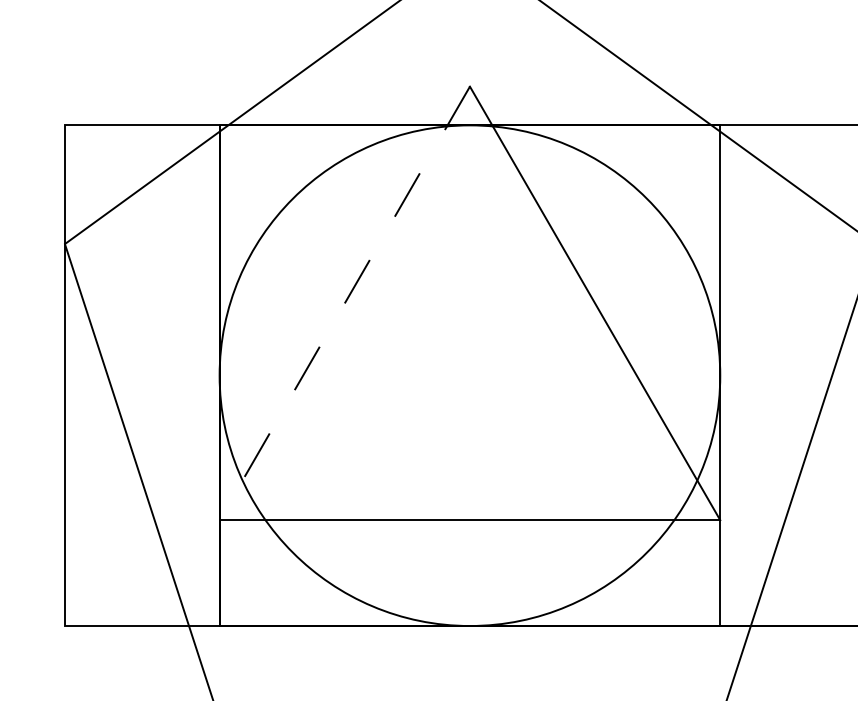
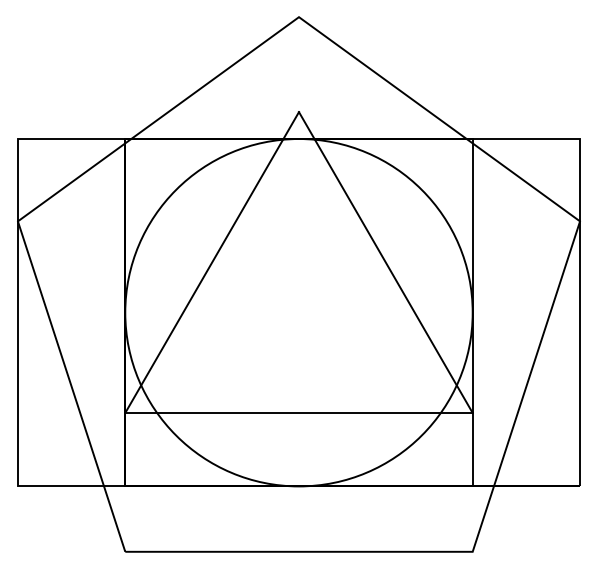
line: (345, 303) -> (212, 262), dashed -> solid

